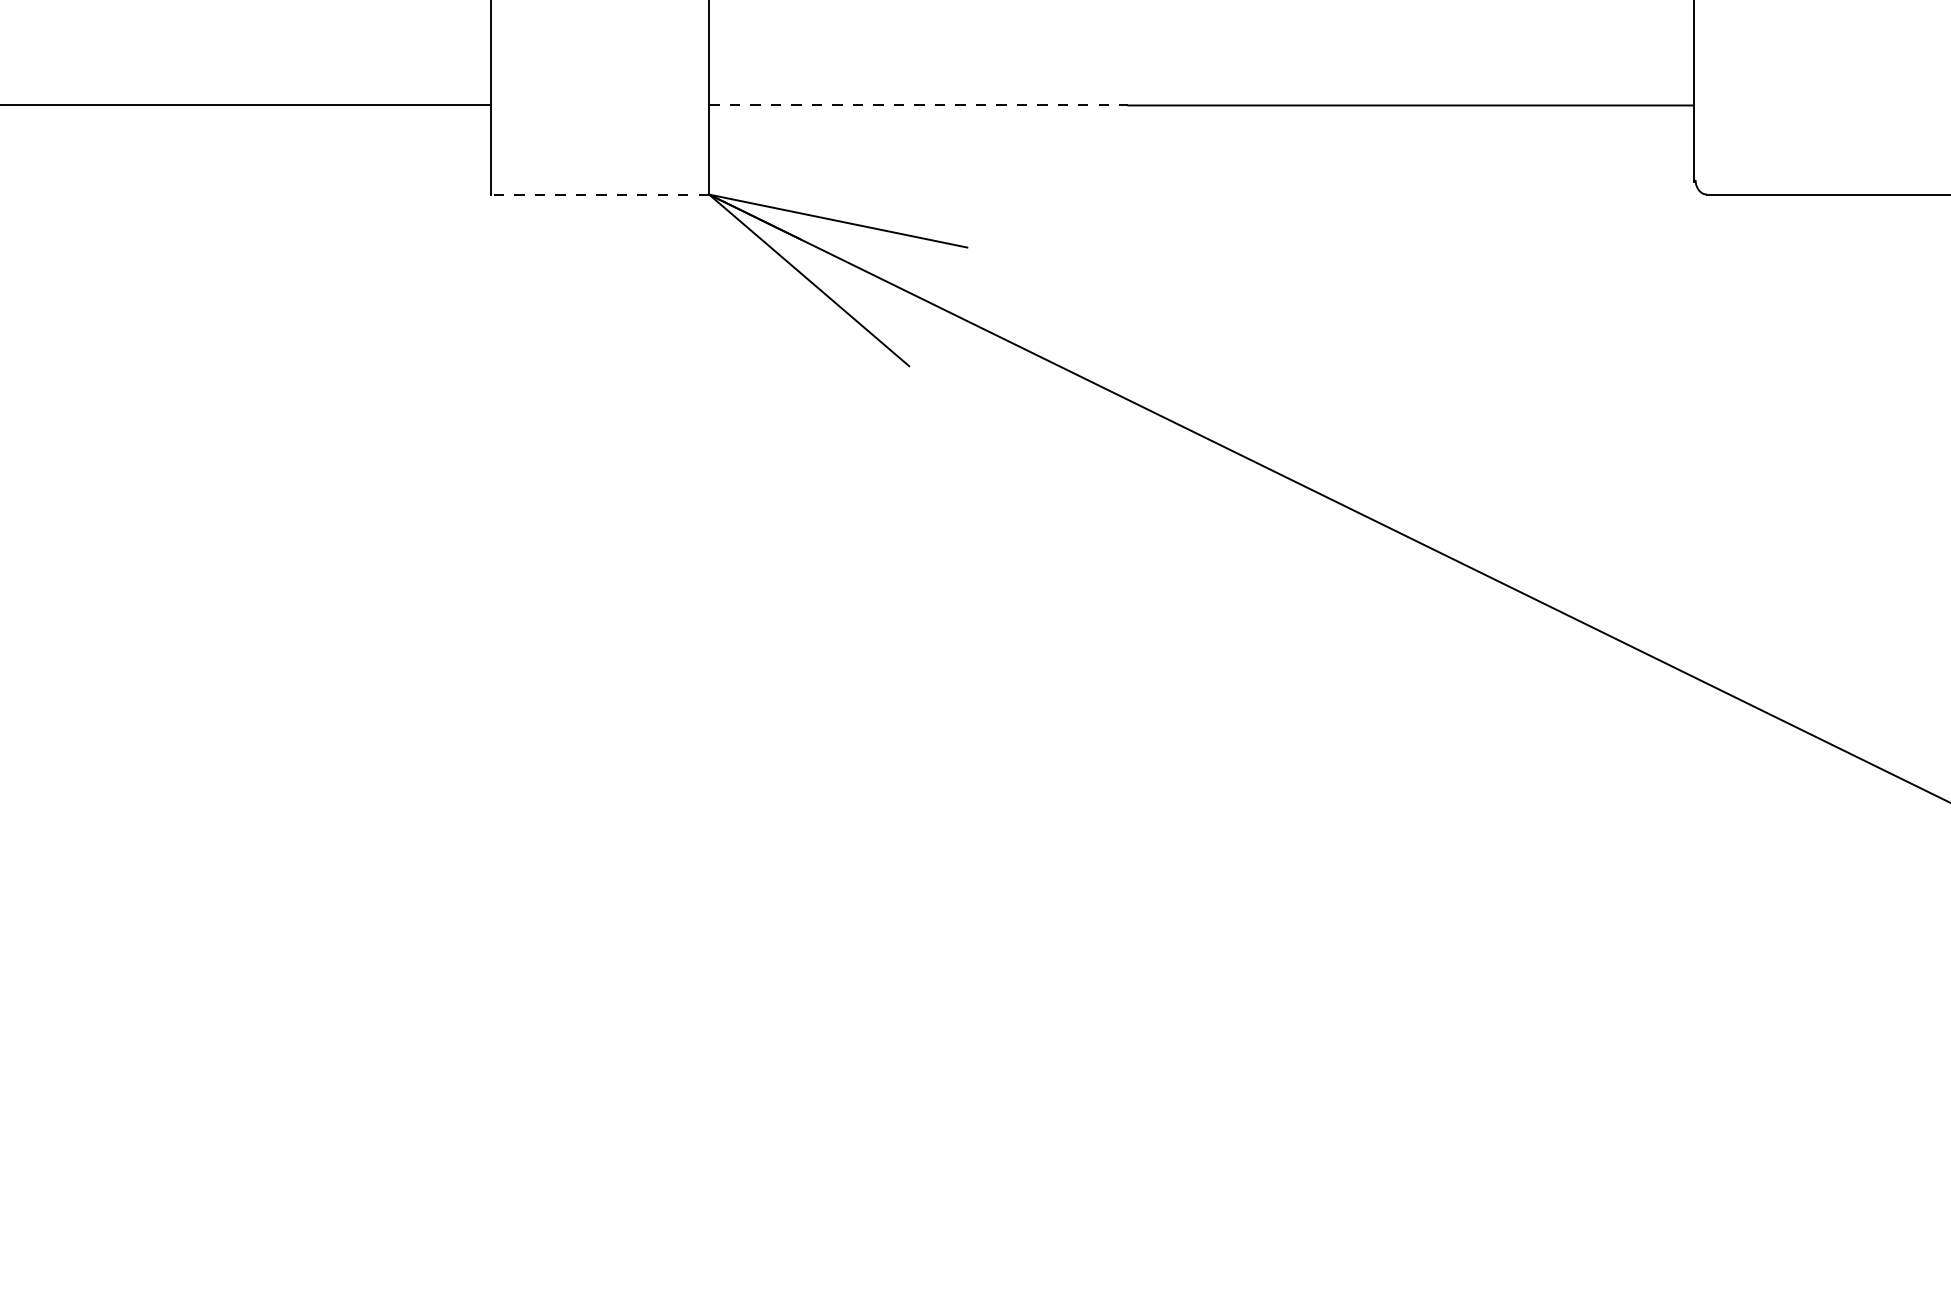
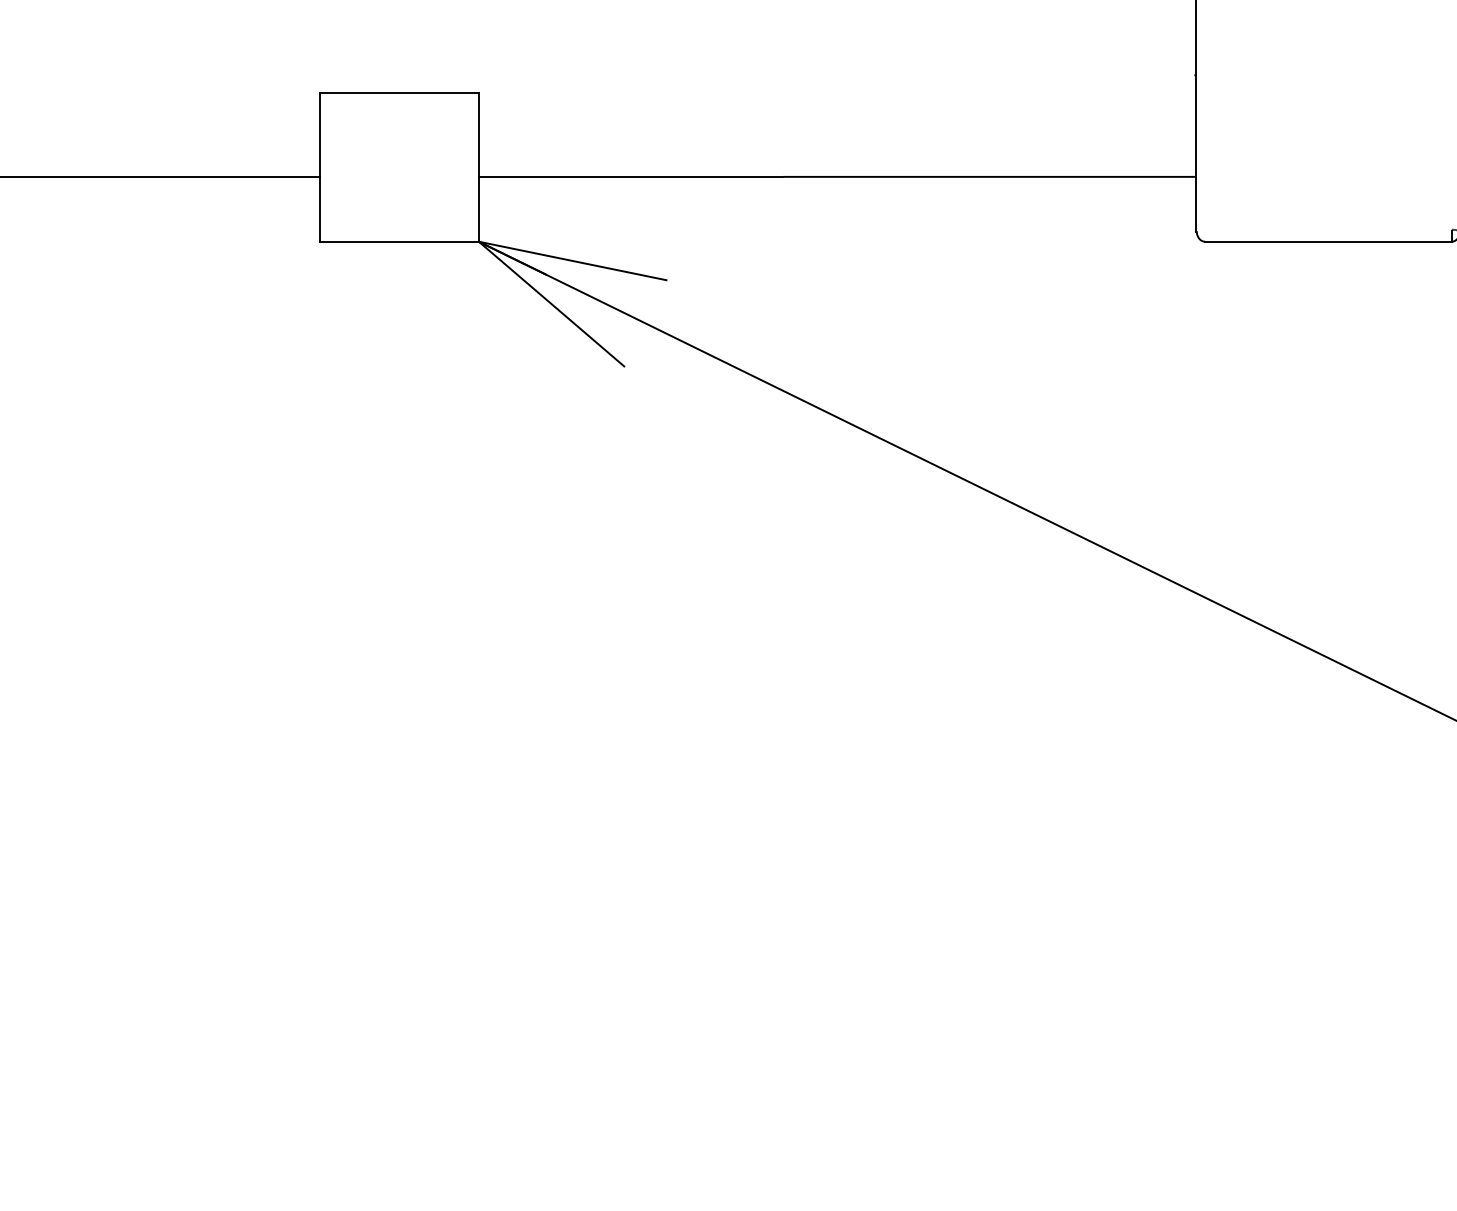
line: (918, 104) -> (631, 176), dashed -> solid
line: (600, 194) -> (399, 241), dashed -> solid

